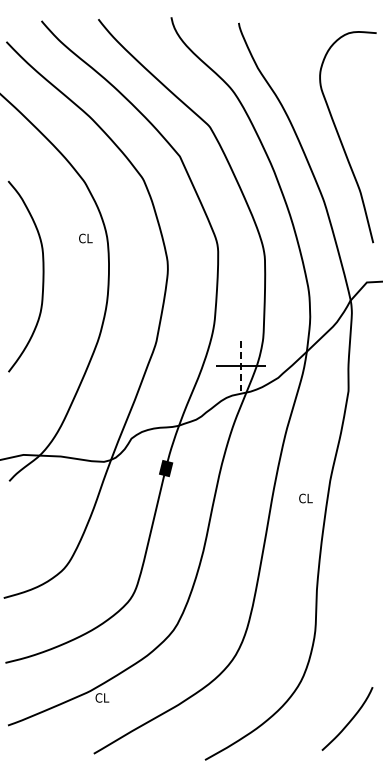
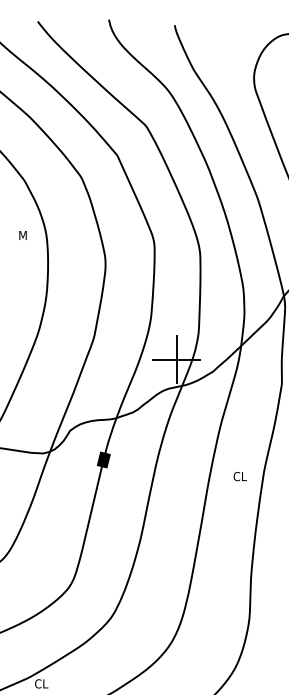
text: (85, 238) -> (25, 235), CL -> M
line: (240, 365) -> (176, 359), dashed -> solid
text: (305, 498) -> (239, 476), moved

